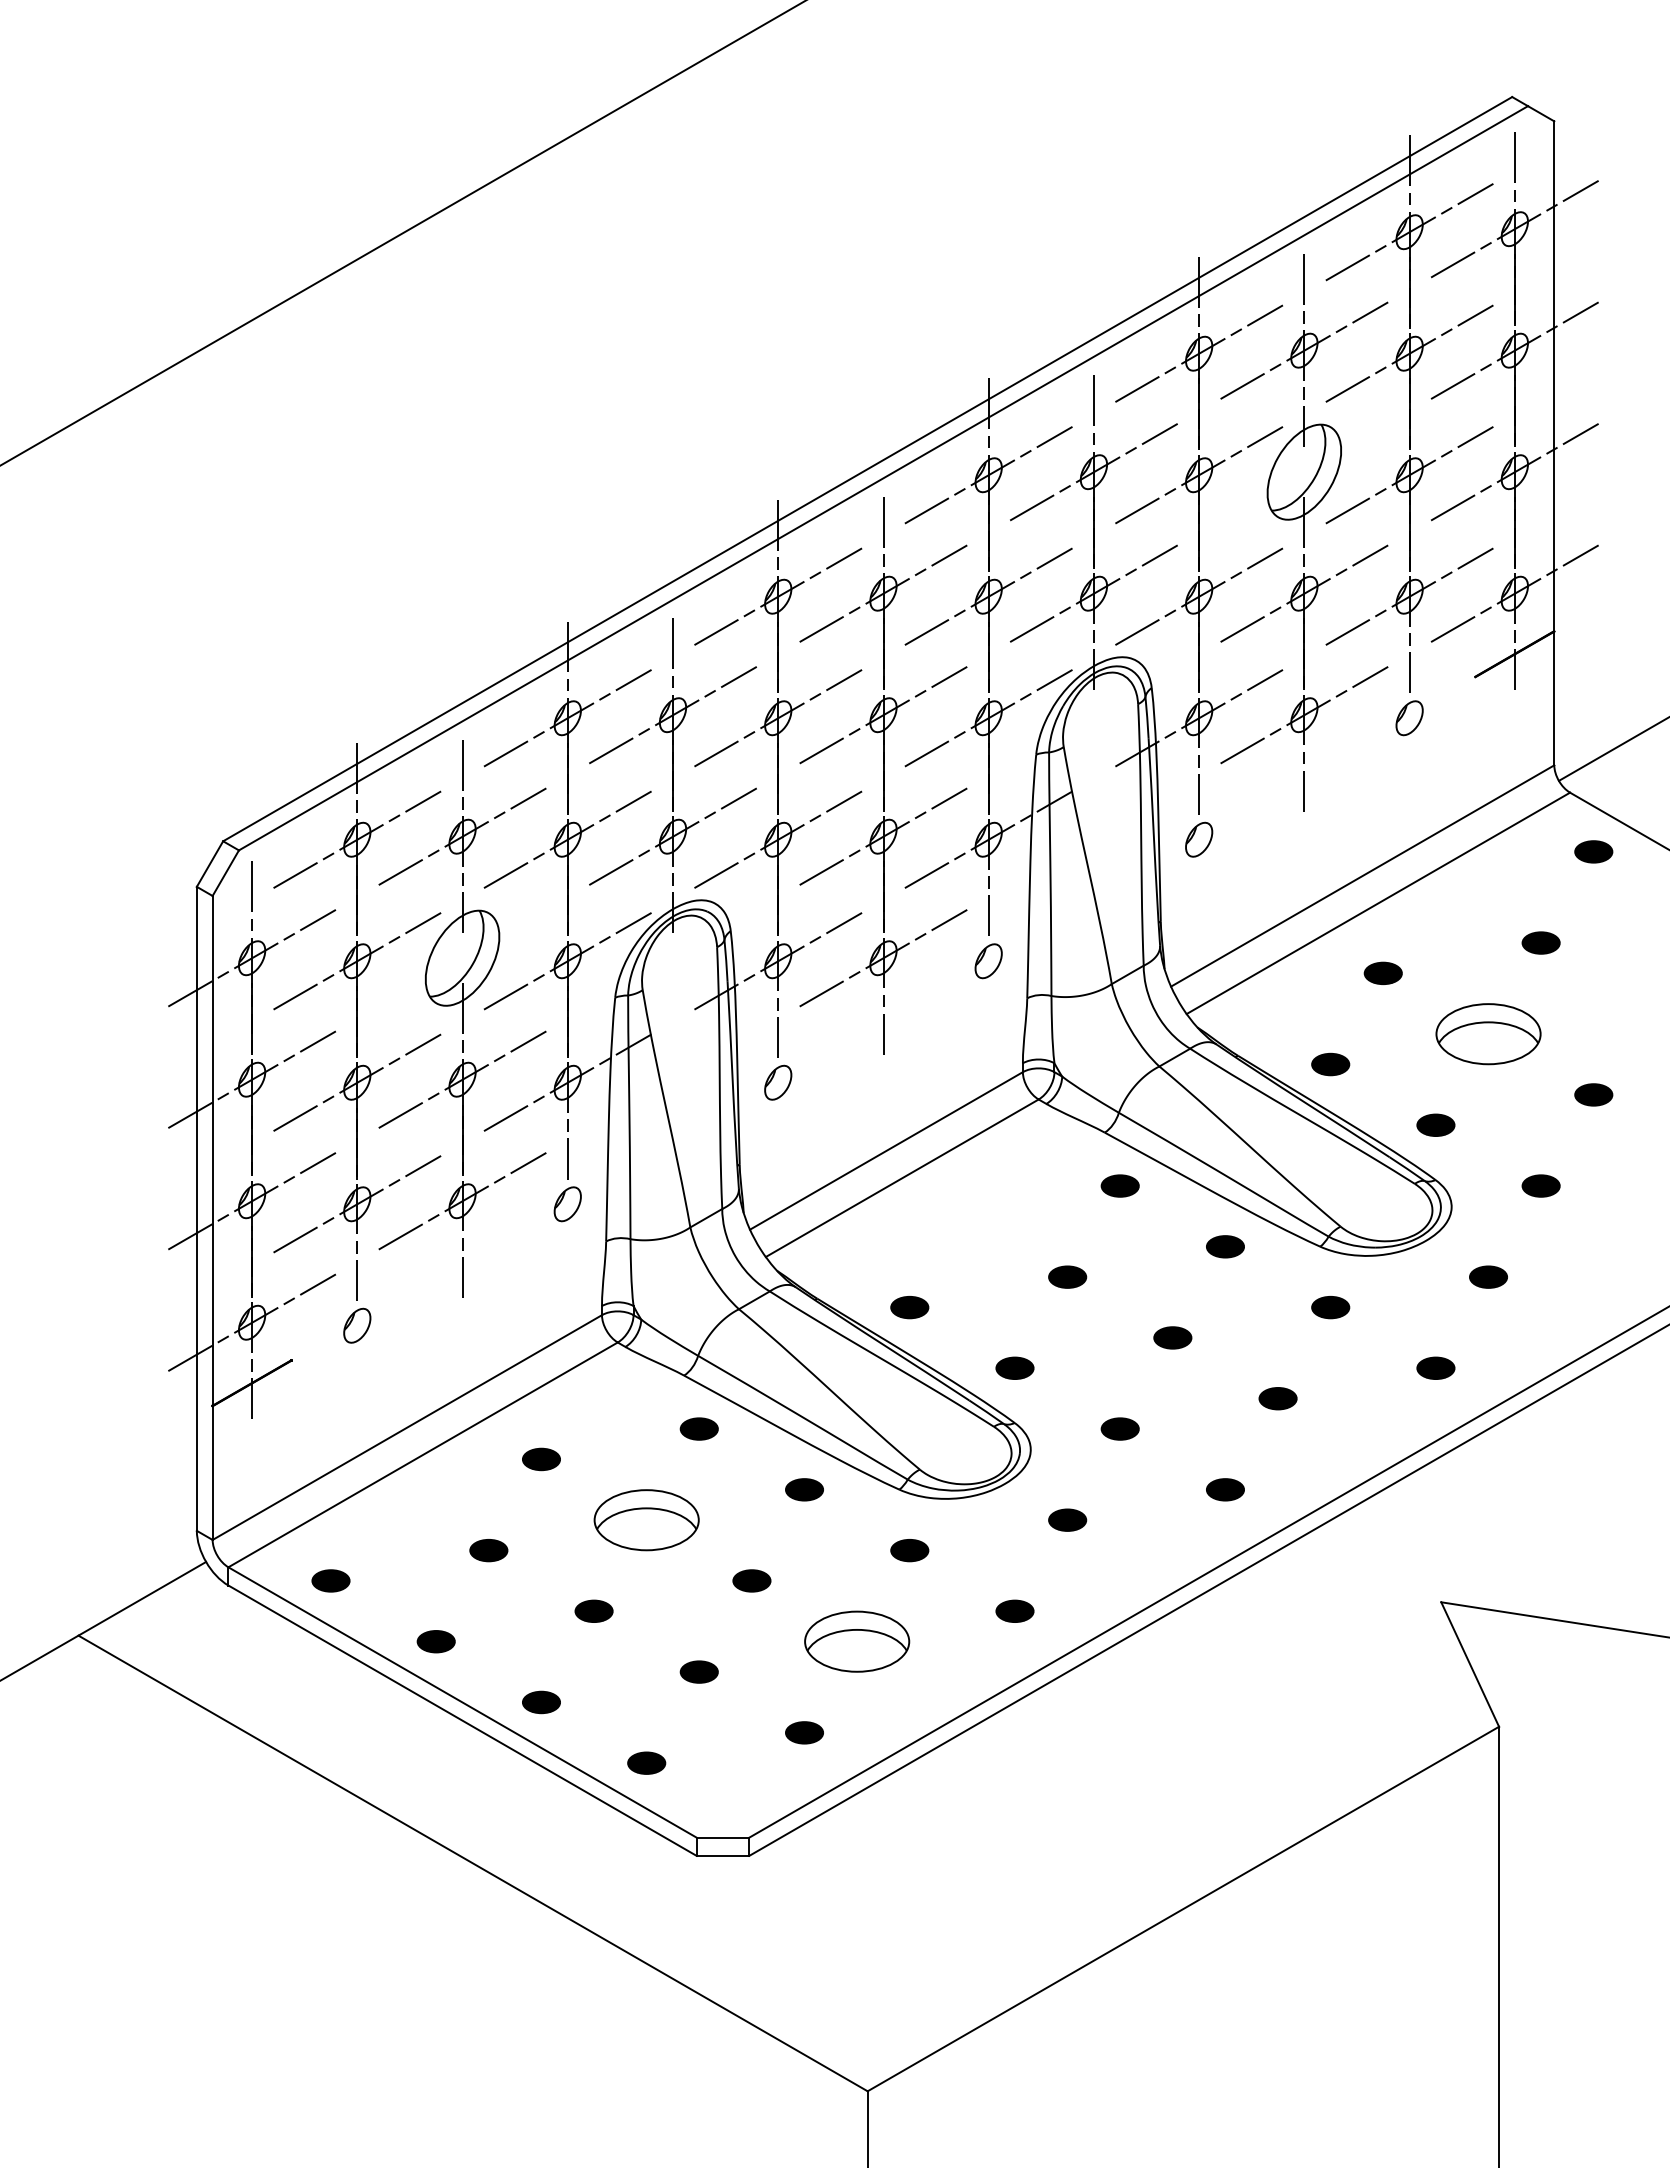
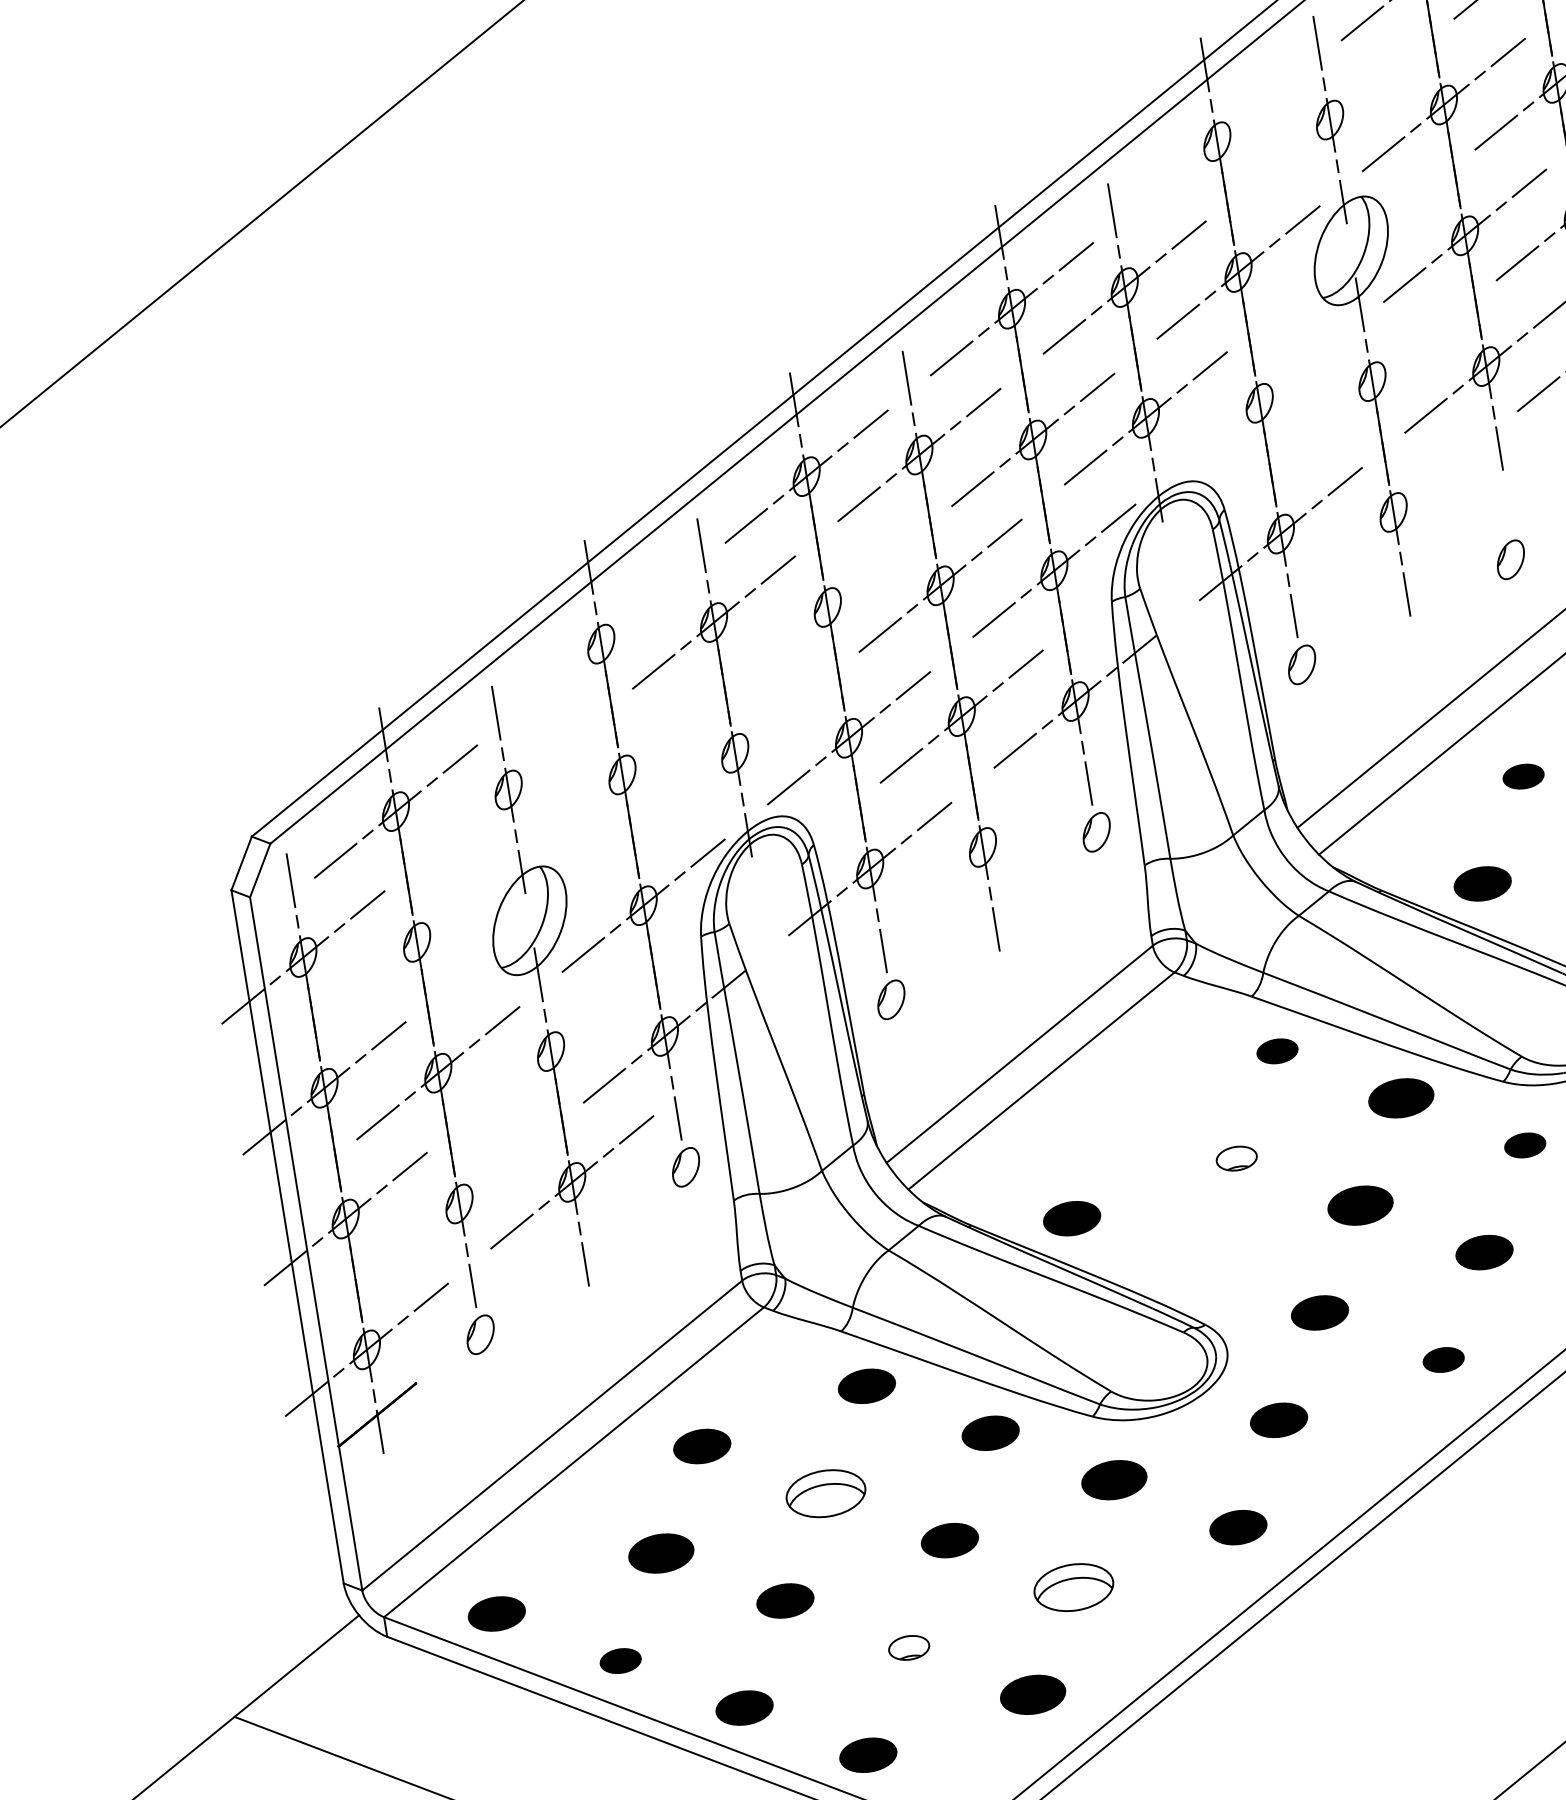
line: (1304, 350) -> (1330, 119), removed
line: (1198, 353) -> (1216, 141), removed
line: (1304, 593) -> (1372, 381), removed
line: (1198, 596) -> (1258, 403), removed
line: (1304, 714) -> (1393, 511), removed
line: (567, 717) -> (600, 643), removed
line: (778, 717) -> (828, 606), removed
part: (1409, 718) -> (1510, 560), moved
line: (462, 836) -> (508, 789), removed
line: (672, 836) -> (734, 753), removed
line: (567, 839) -> (622, 774), removed
line: (883, 957) -> (982, 846), removed
line: (357, 960) -> (417, 941), removed
part: (1330, 1064) -> (1482, 883), size x1.4
line: (462, 1079) -> (550, 1051), removed
line: (357, 1203) -> (459, 1203), removed
part: (1225, 1246) -> (1401, 1098), size x1.6
fill: (1067, 1276) -> (1236, 1157), removed
part: (909, 1307) -> (1071, 1218), size x1.4
part: (1172, 1337) -> (1360, 1205), size x1.6
part: (1014, 1367) -> (1195, 1265), removed
part: (1277, 1398) -> (1483, 1252), size x1.4
part: (698, 1428) -> (865, 1385), size x1.4
part: (1119, 1428) -> (1318, 1312), size x1.4
part: (541, 1459) -> (702, 1446), size x1.4
part: (804, 1489) -> (990, 1433), size x1.4
part: (1067, 1519) -> (1278, 1419), size x1.4
part: (646, 1520) -> (825, 1493), size x0.7
part: (488, 1550) -> (661, 1553), size x1.6
part: (909, 1550) -> (1114, 1480), size x1.6
part: (330, 1580) -> (496, 1613), size x1.4
part: (751, 1580) -> (949, 1540), size x1.4
part: (593, 1610) -> (784, 1600), size x1.4
part: (1014, 1610) -> (1237, 1526), size x1.4
part: (857, 1641) -> (1074, 1587), size x0.7
fill: (698, 1671) -> (908, 1647), removed
part: (541, 1702) -> (744, 1708), size x1.4
part: (804, 1732) -> (1032, 1694), size x1.6
part: (646, 1762) -> (868, 1754), size x1.4

